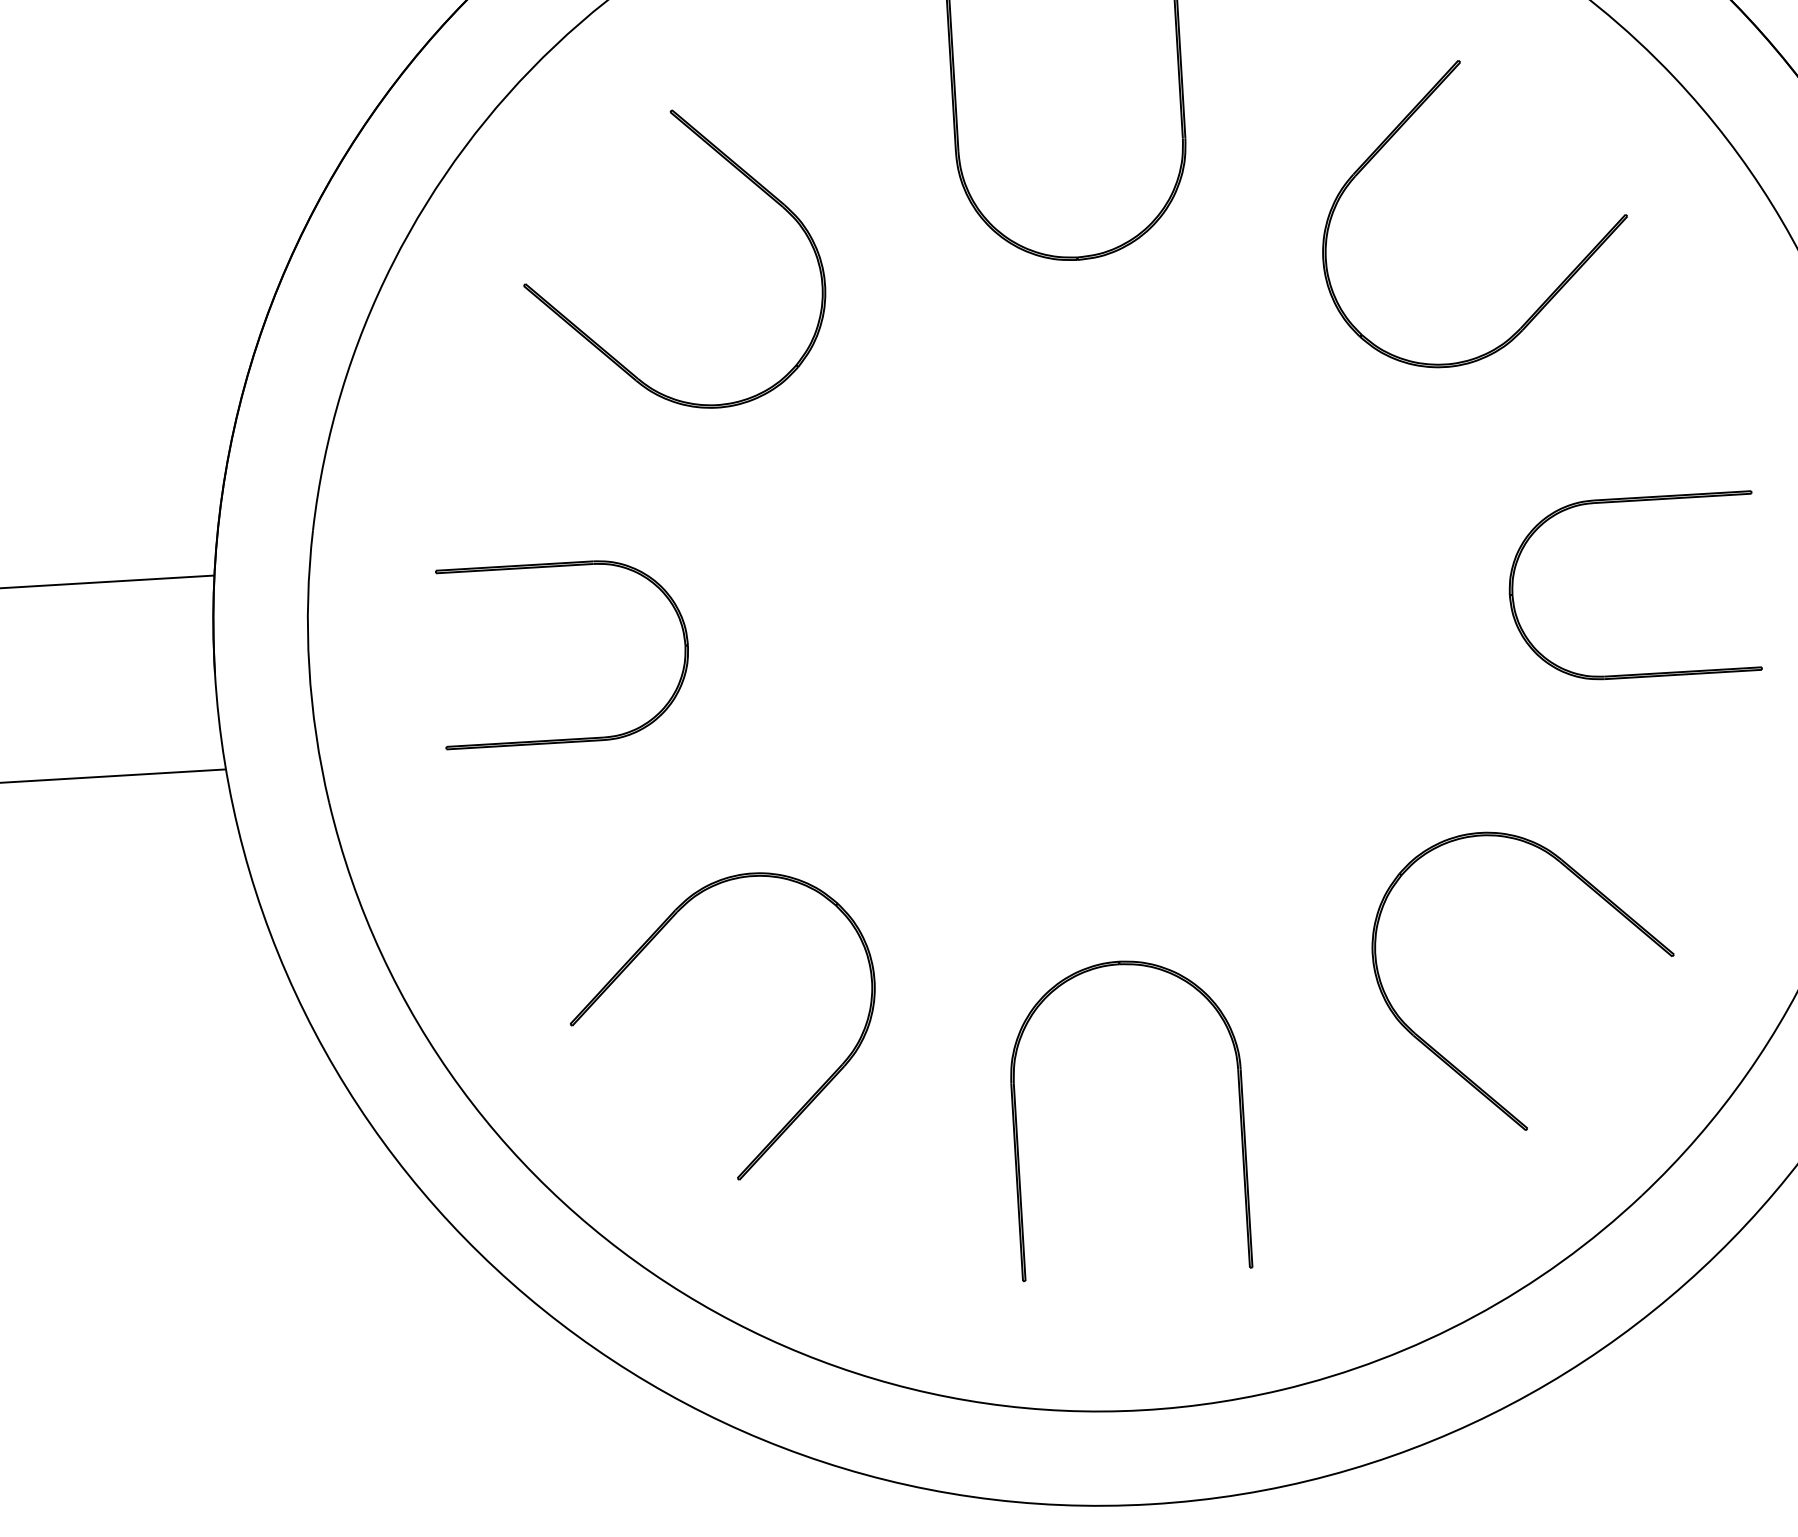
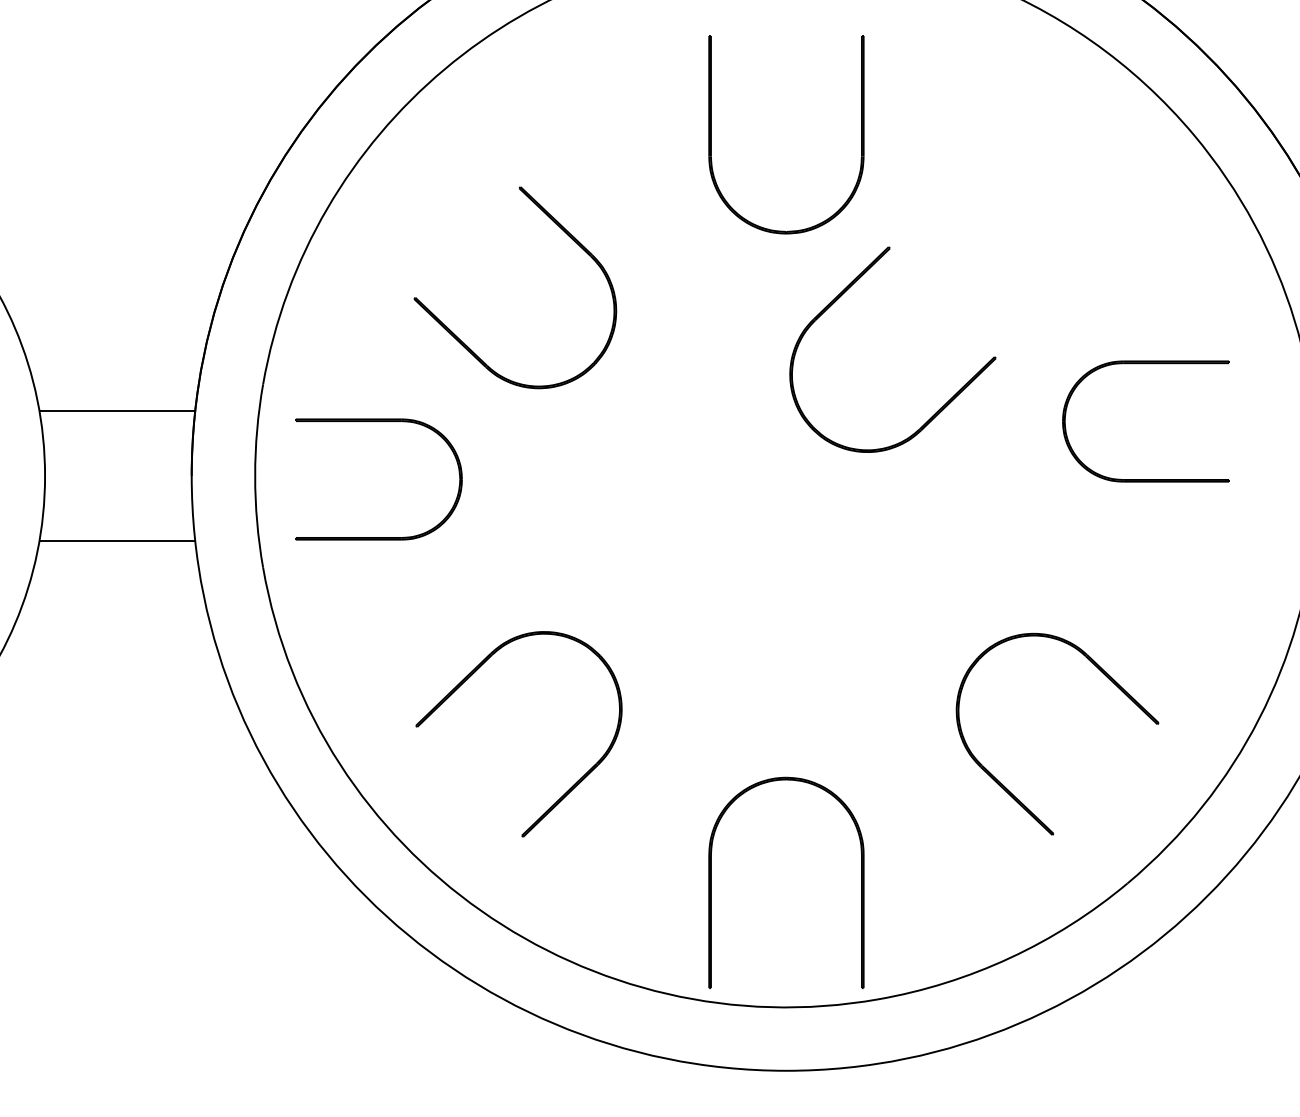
part: (1391, 139) -> (840, 297), moved
part: (746, 178) -> (567, 235), moved
part: (1627, 503) -> (1145, 364), moved
part: (558, 566) -> (378, 421), moved
part: (1017, 1124) -> (711, 882), moved

